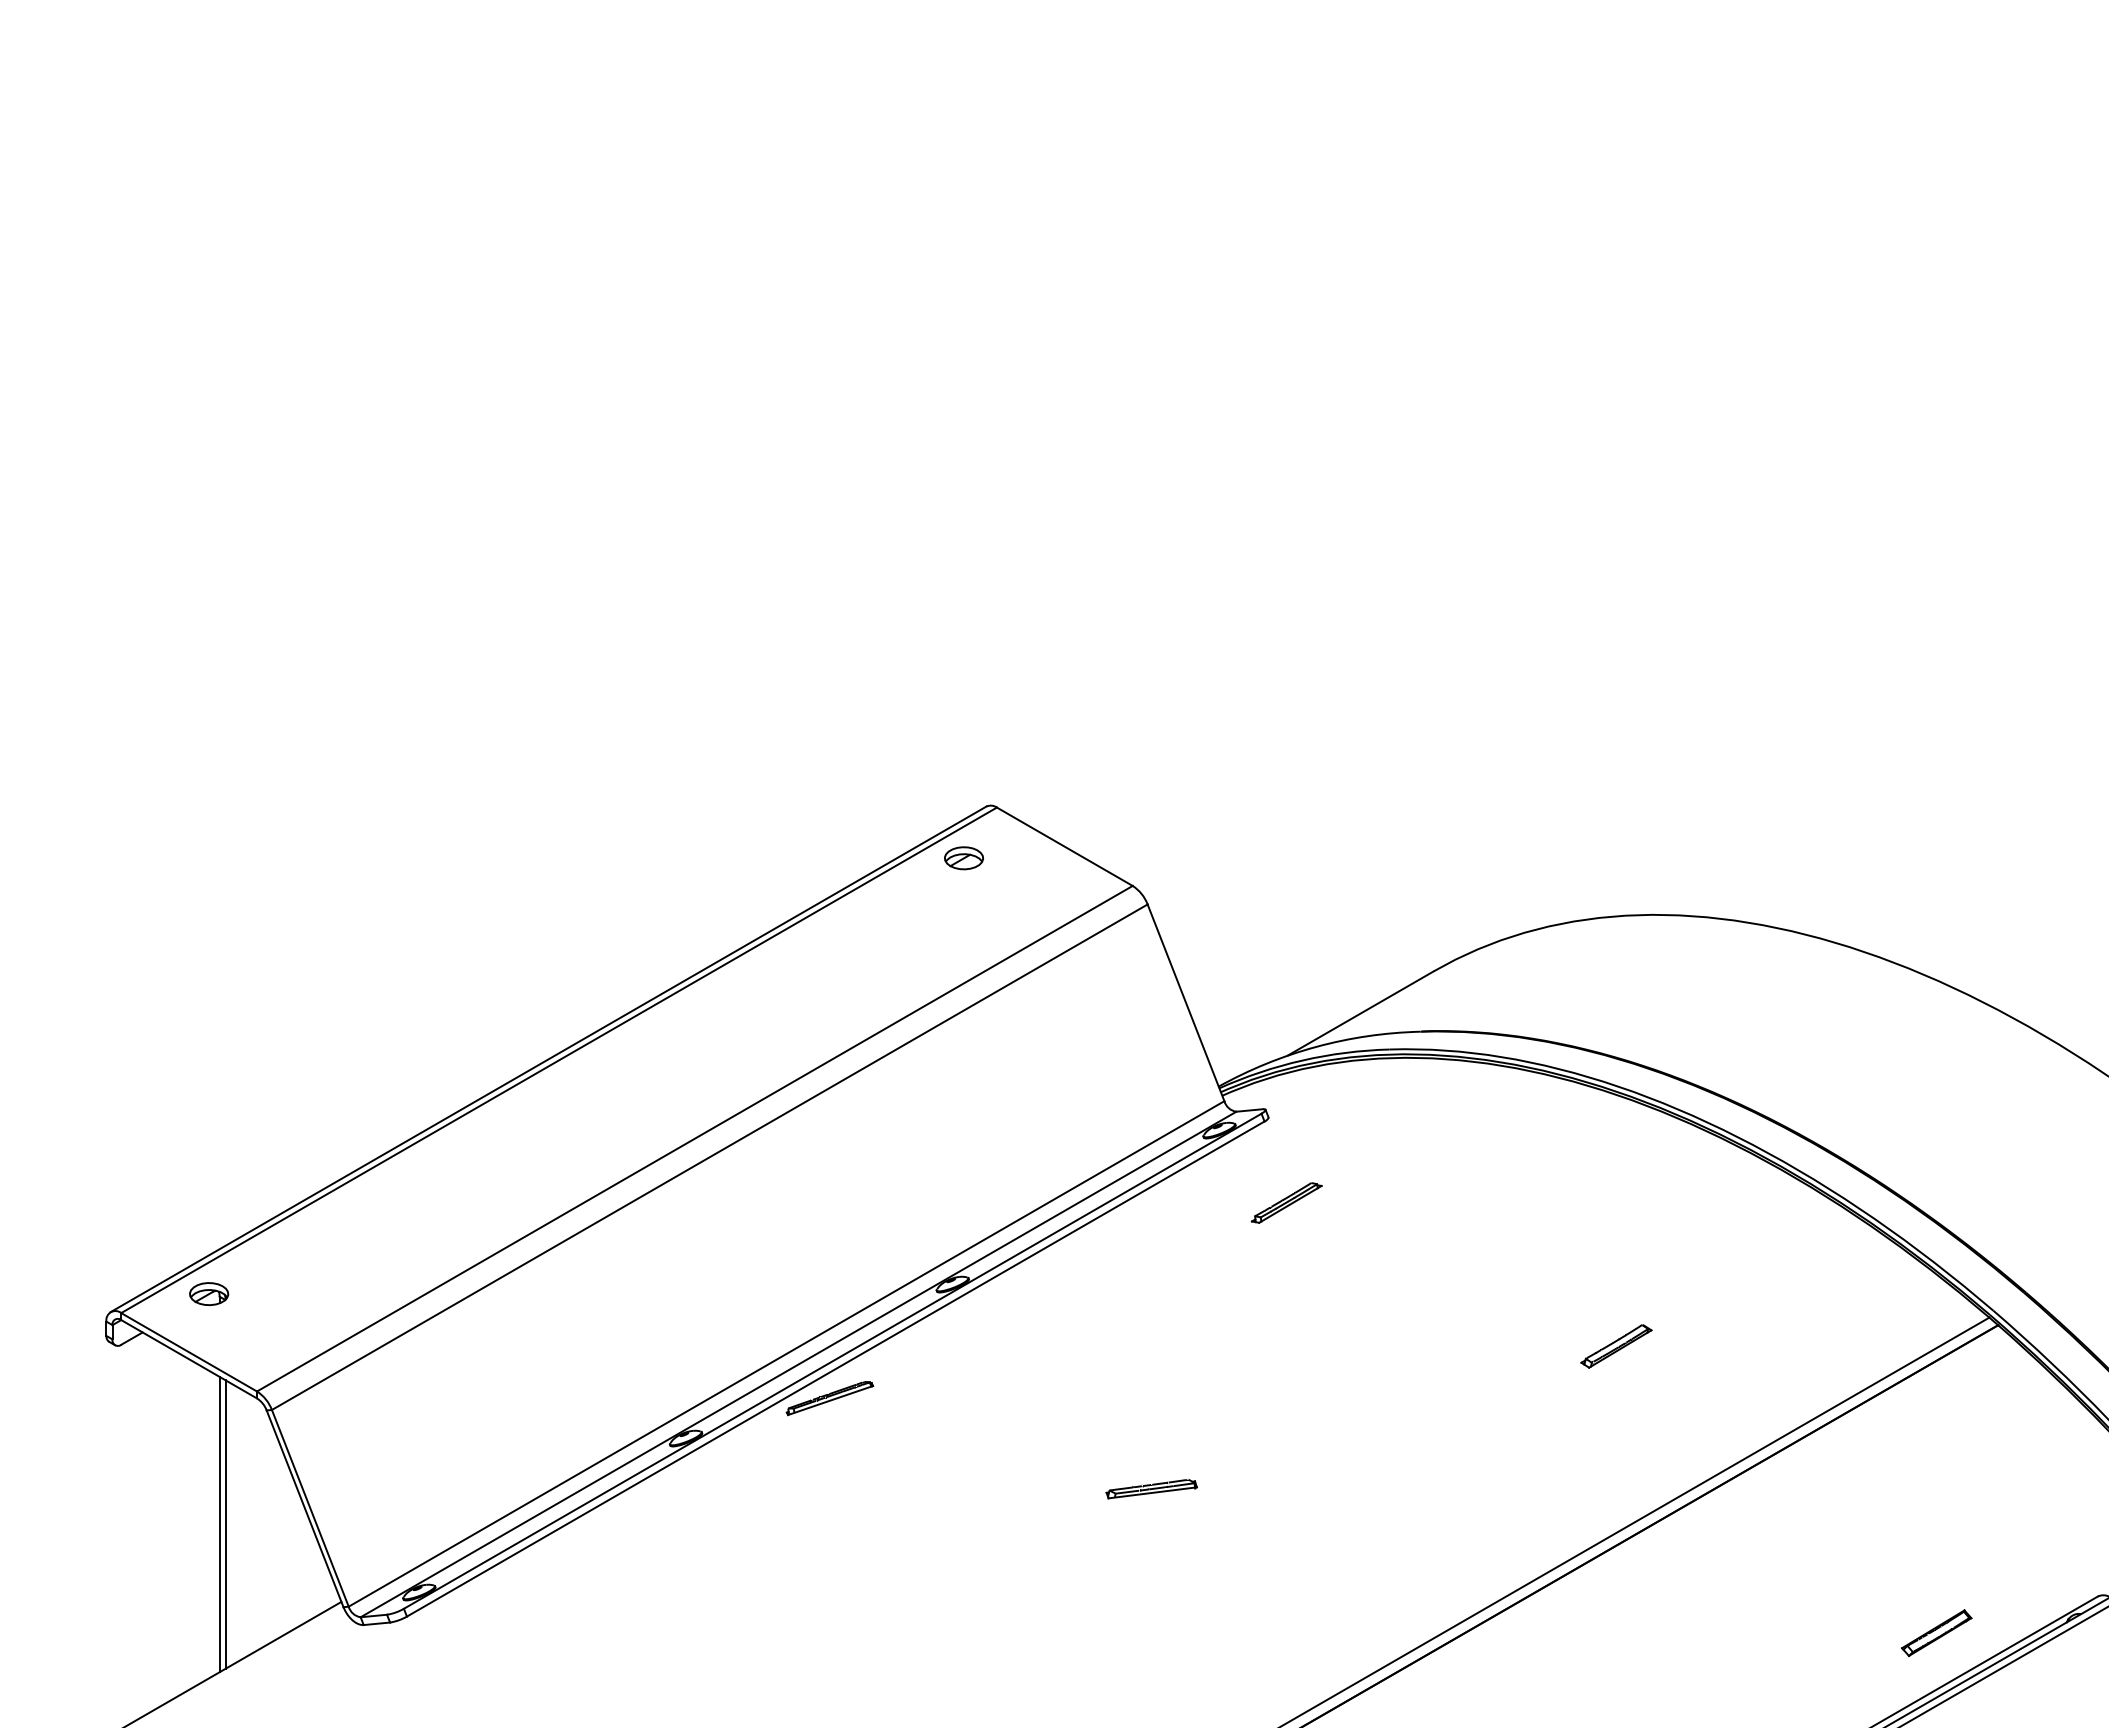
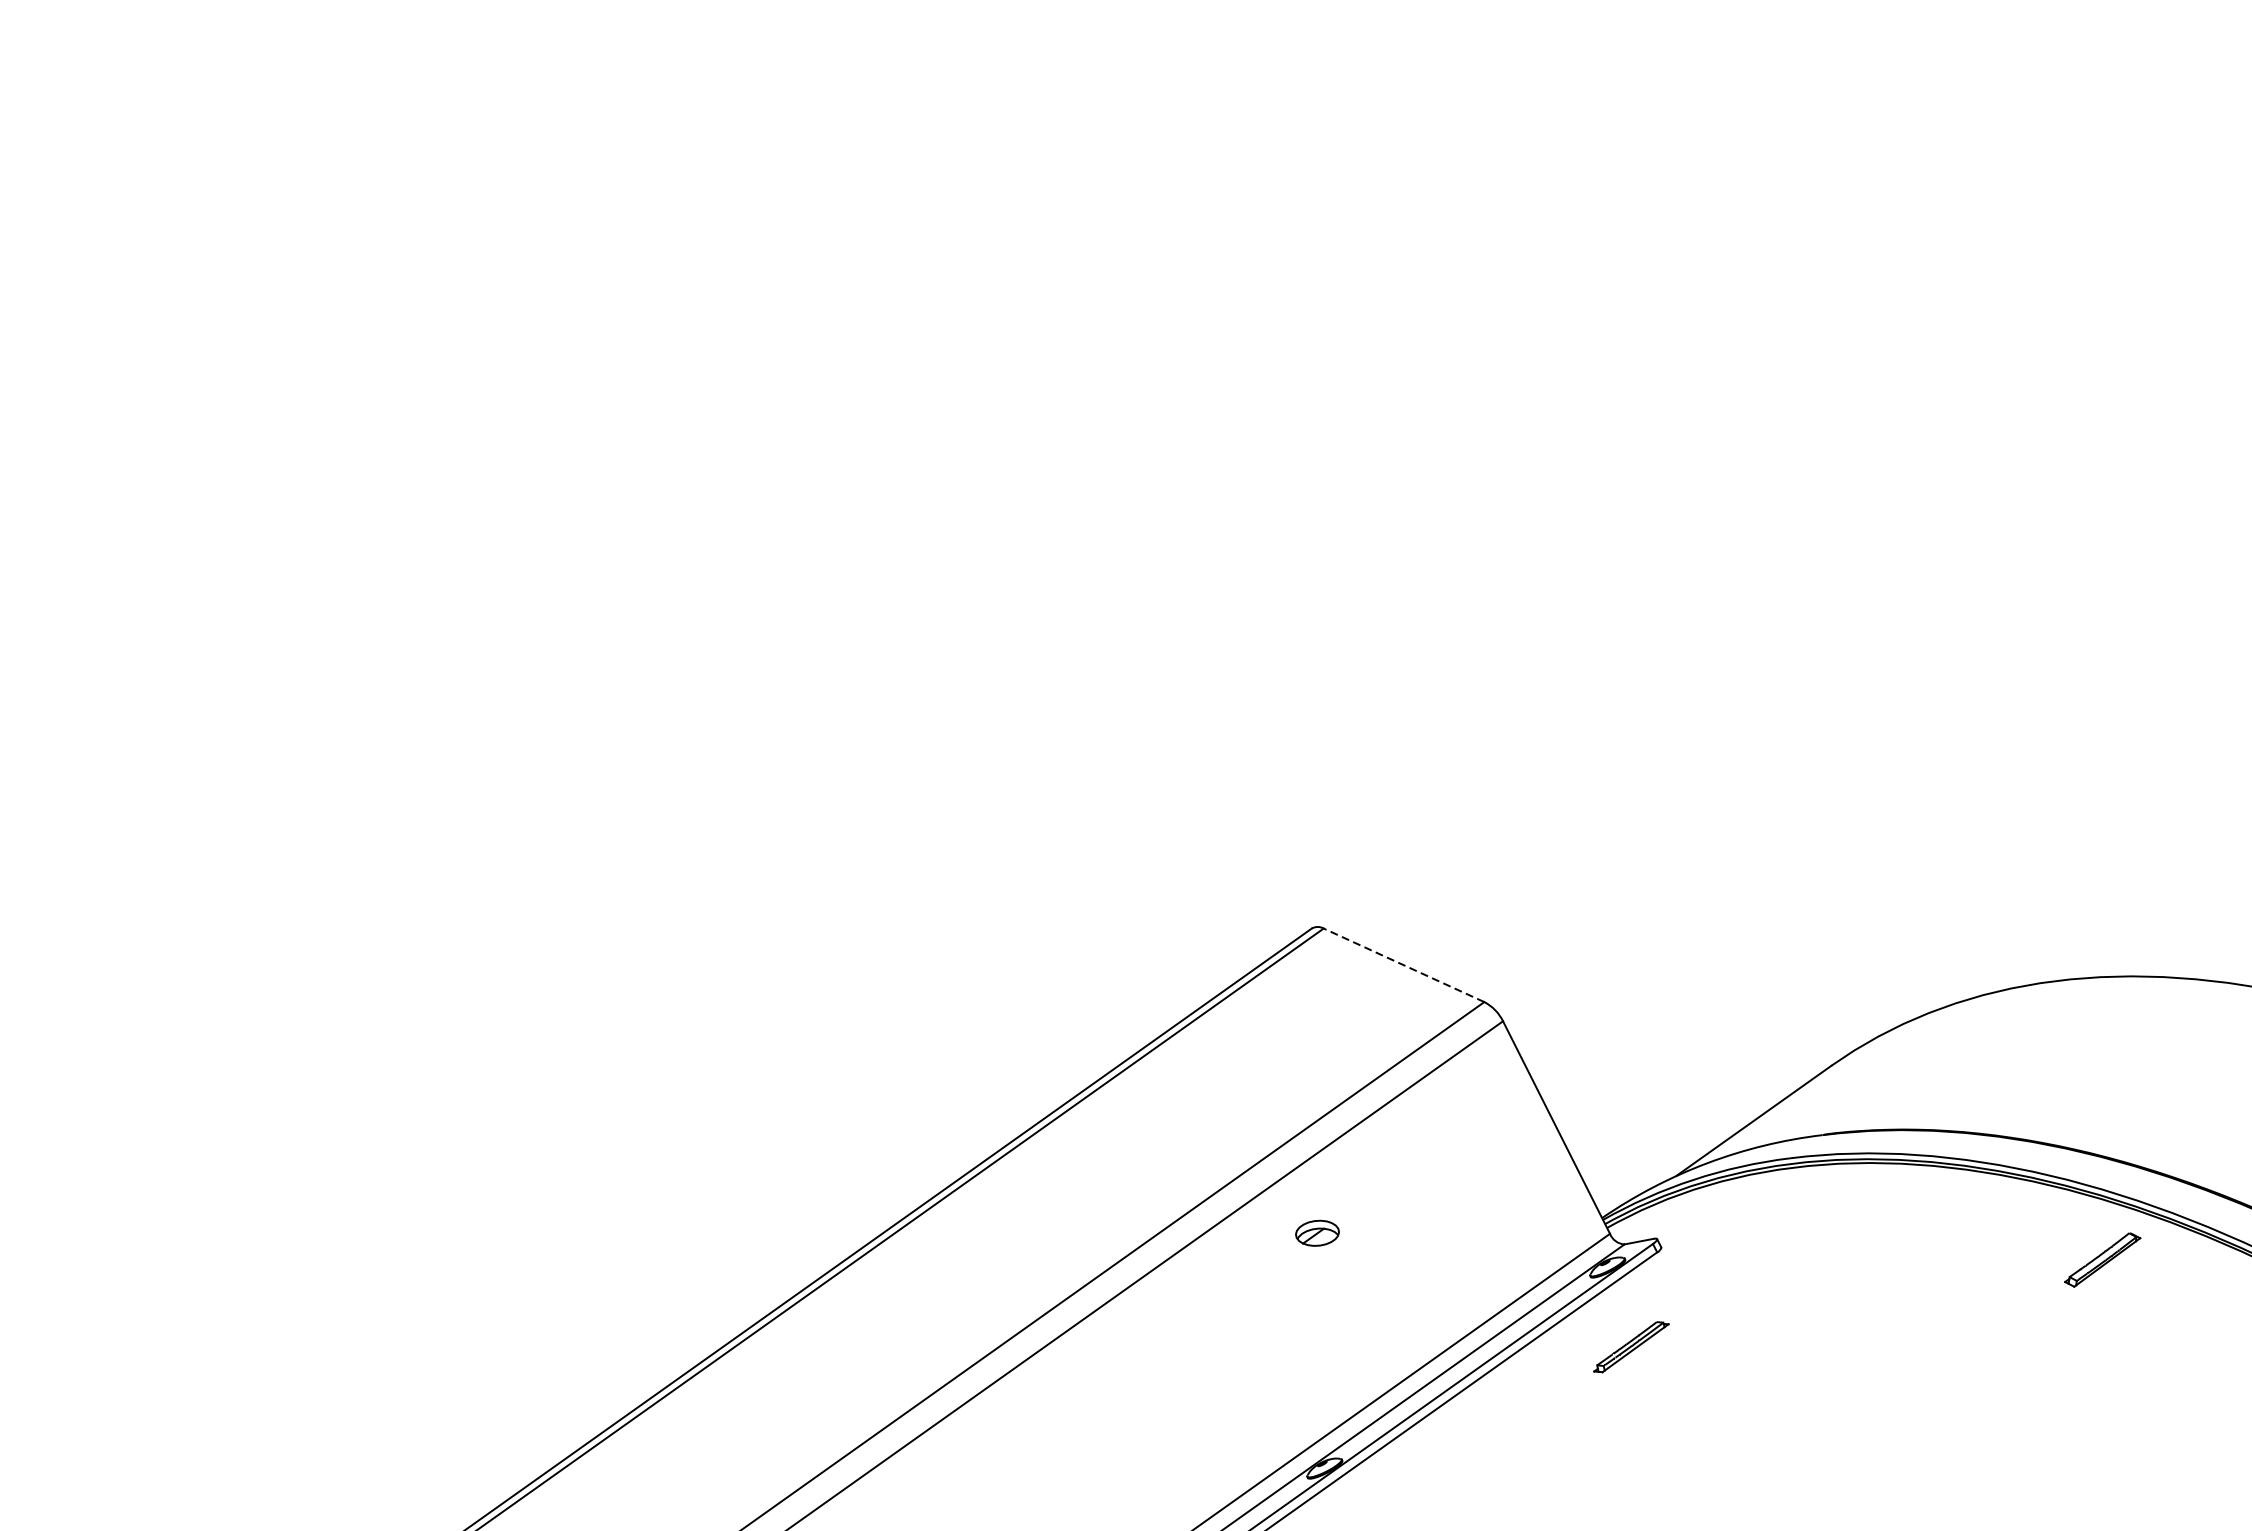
line: (1064, 846) -> (1403, 965), solid -> dashed
part: (963, 858) -> (1316, 1233), moved
part: (1286, 1202) -> (1630, 1346), moved
part: (1616, 1346) -> (2102, 1260), moved

